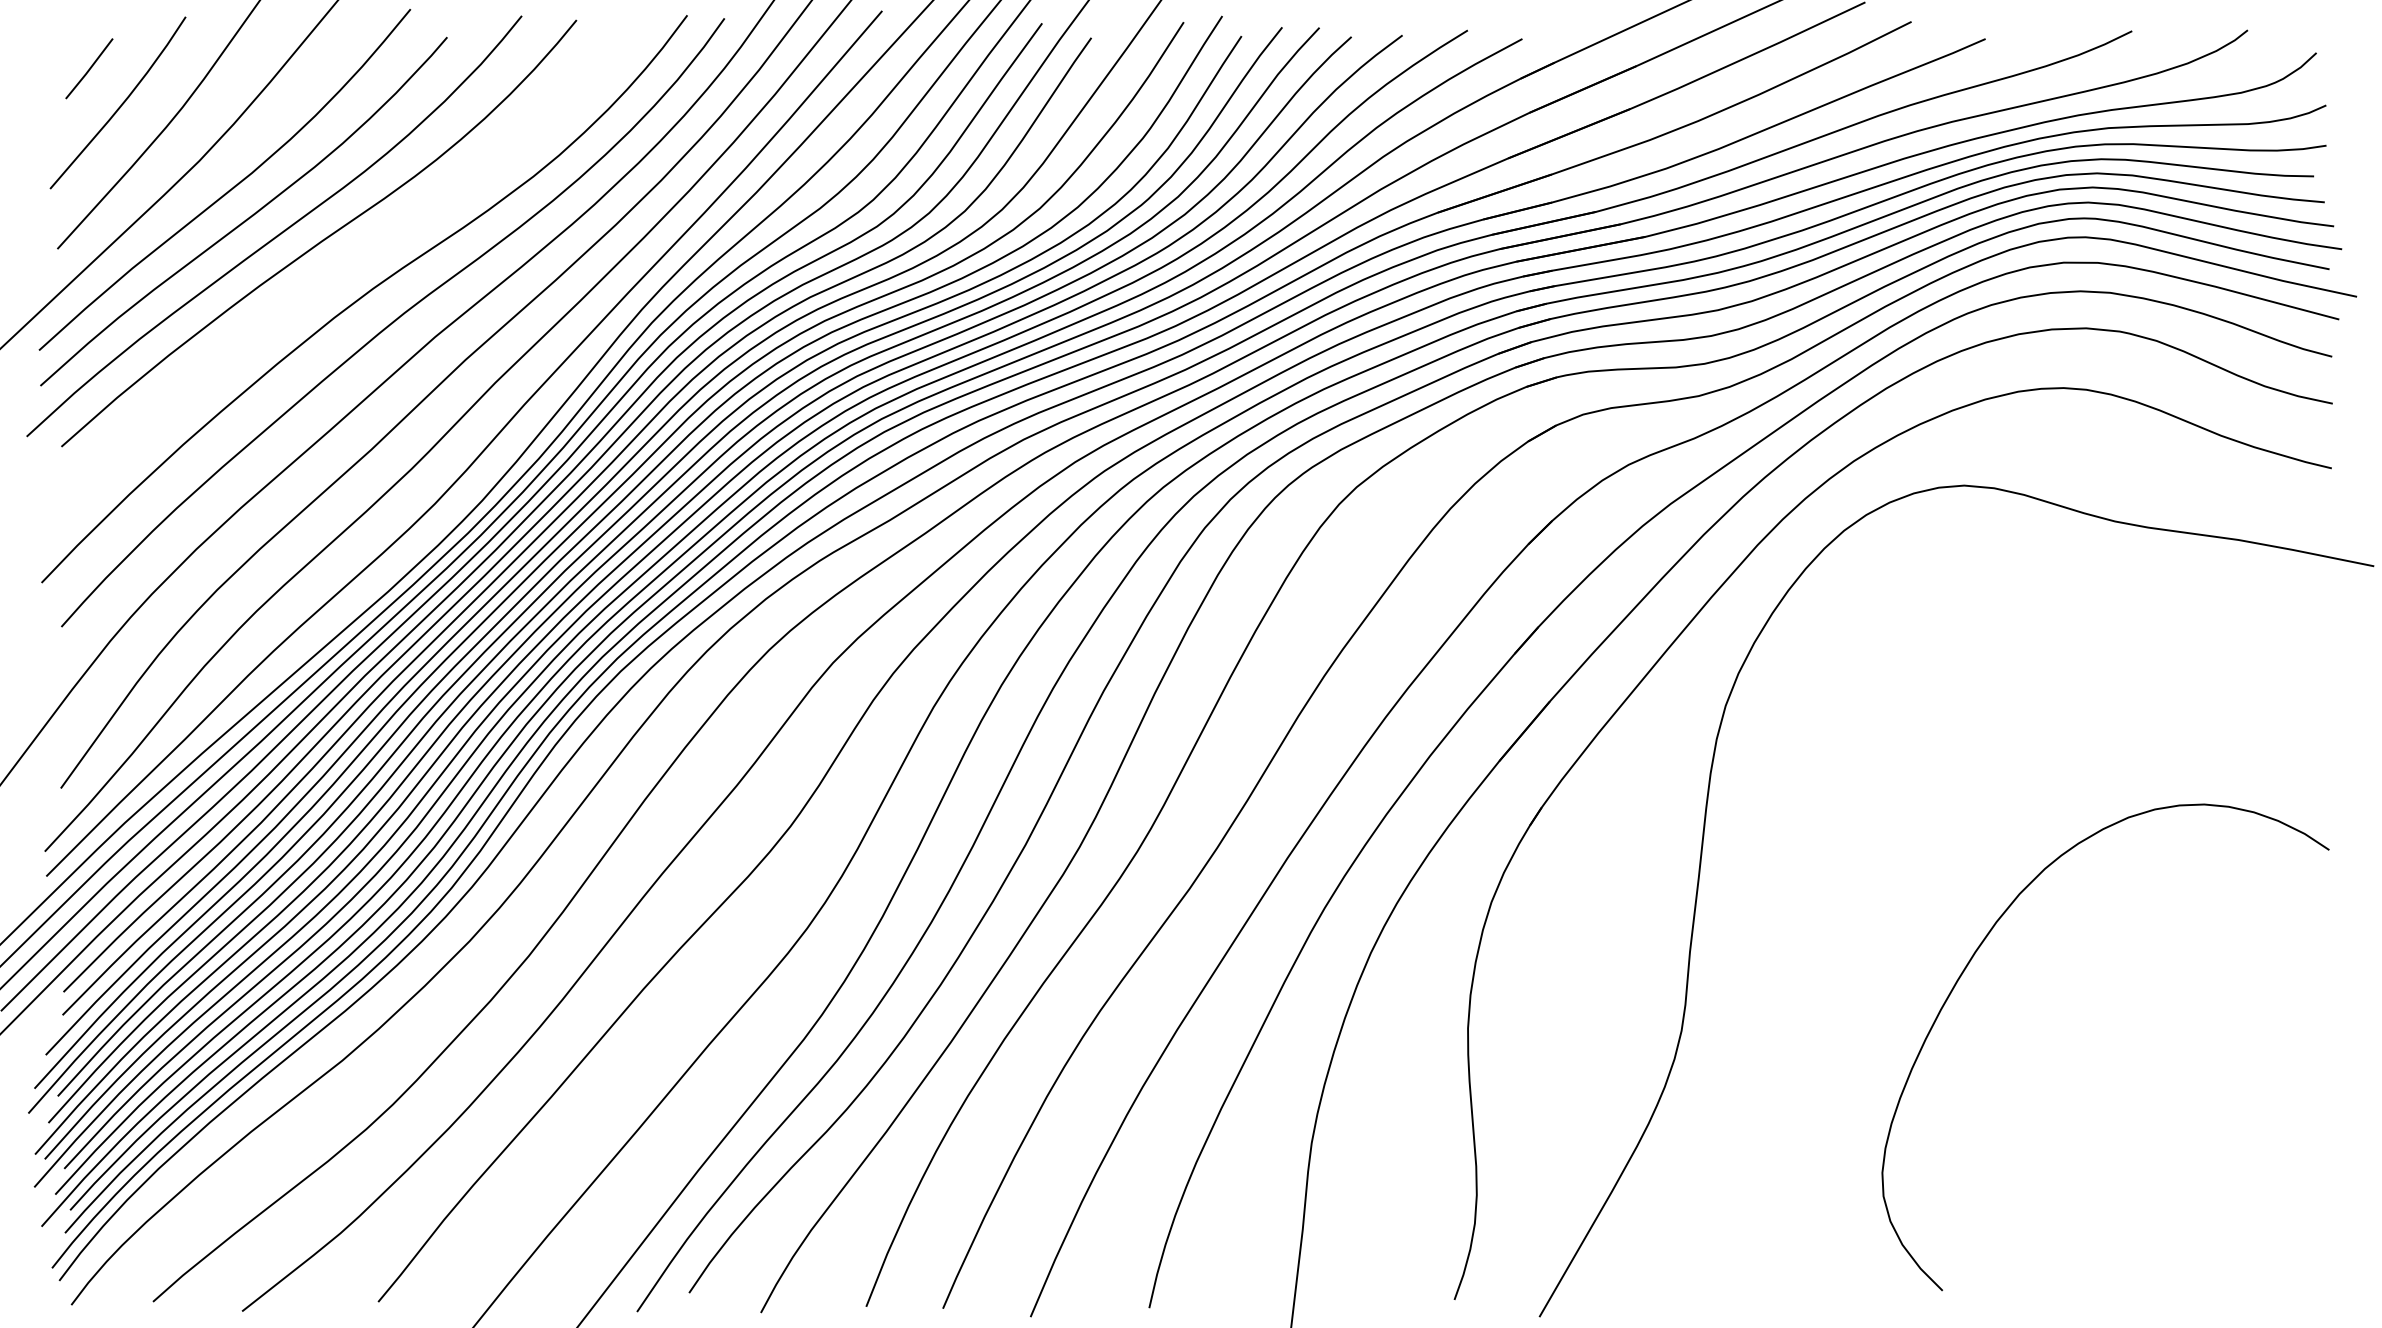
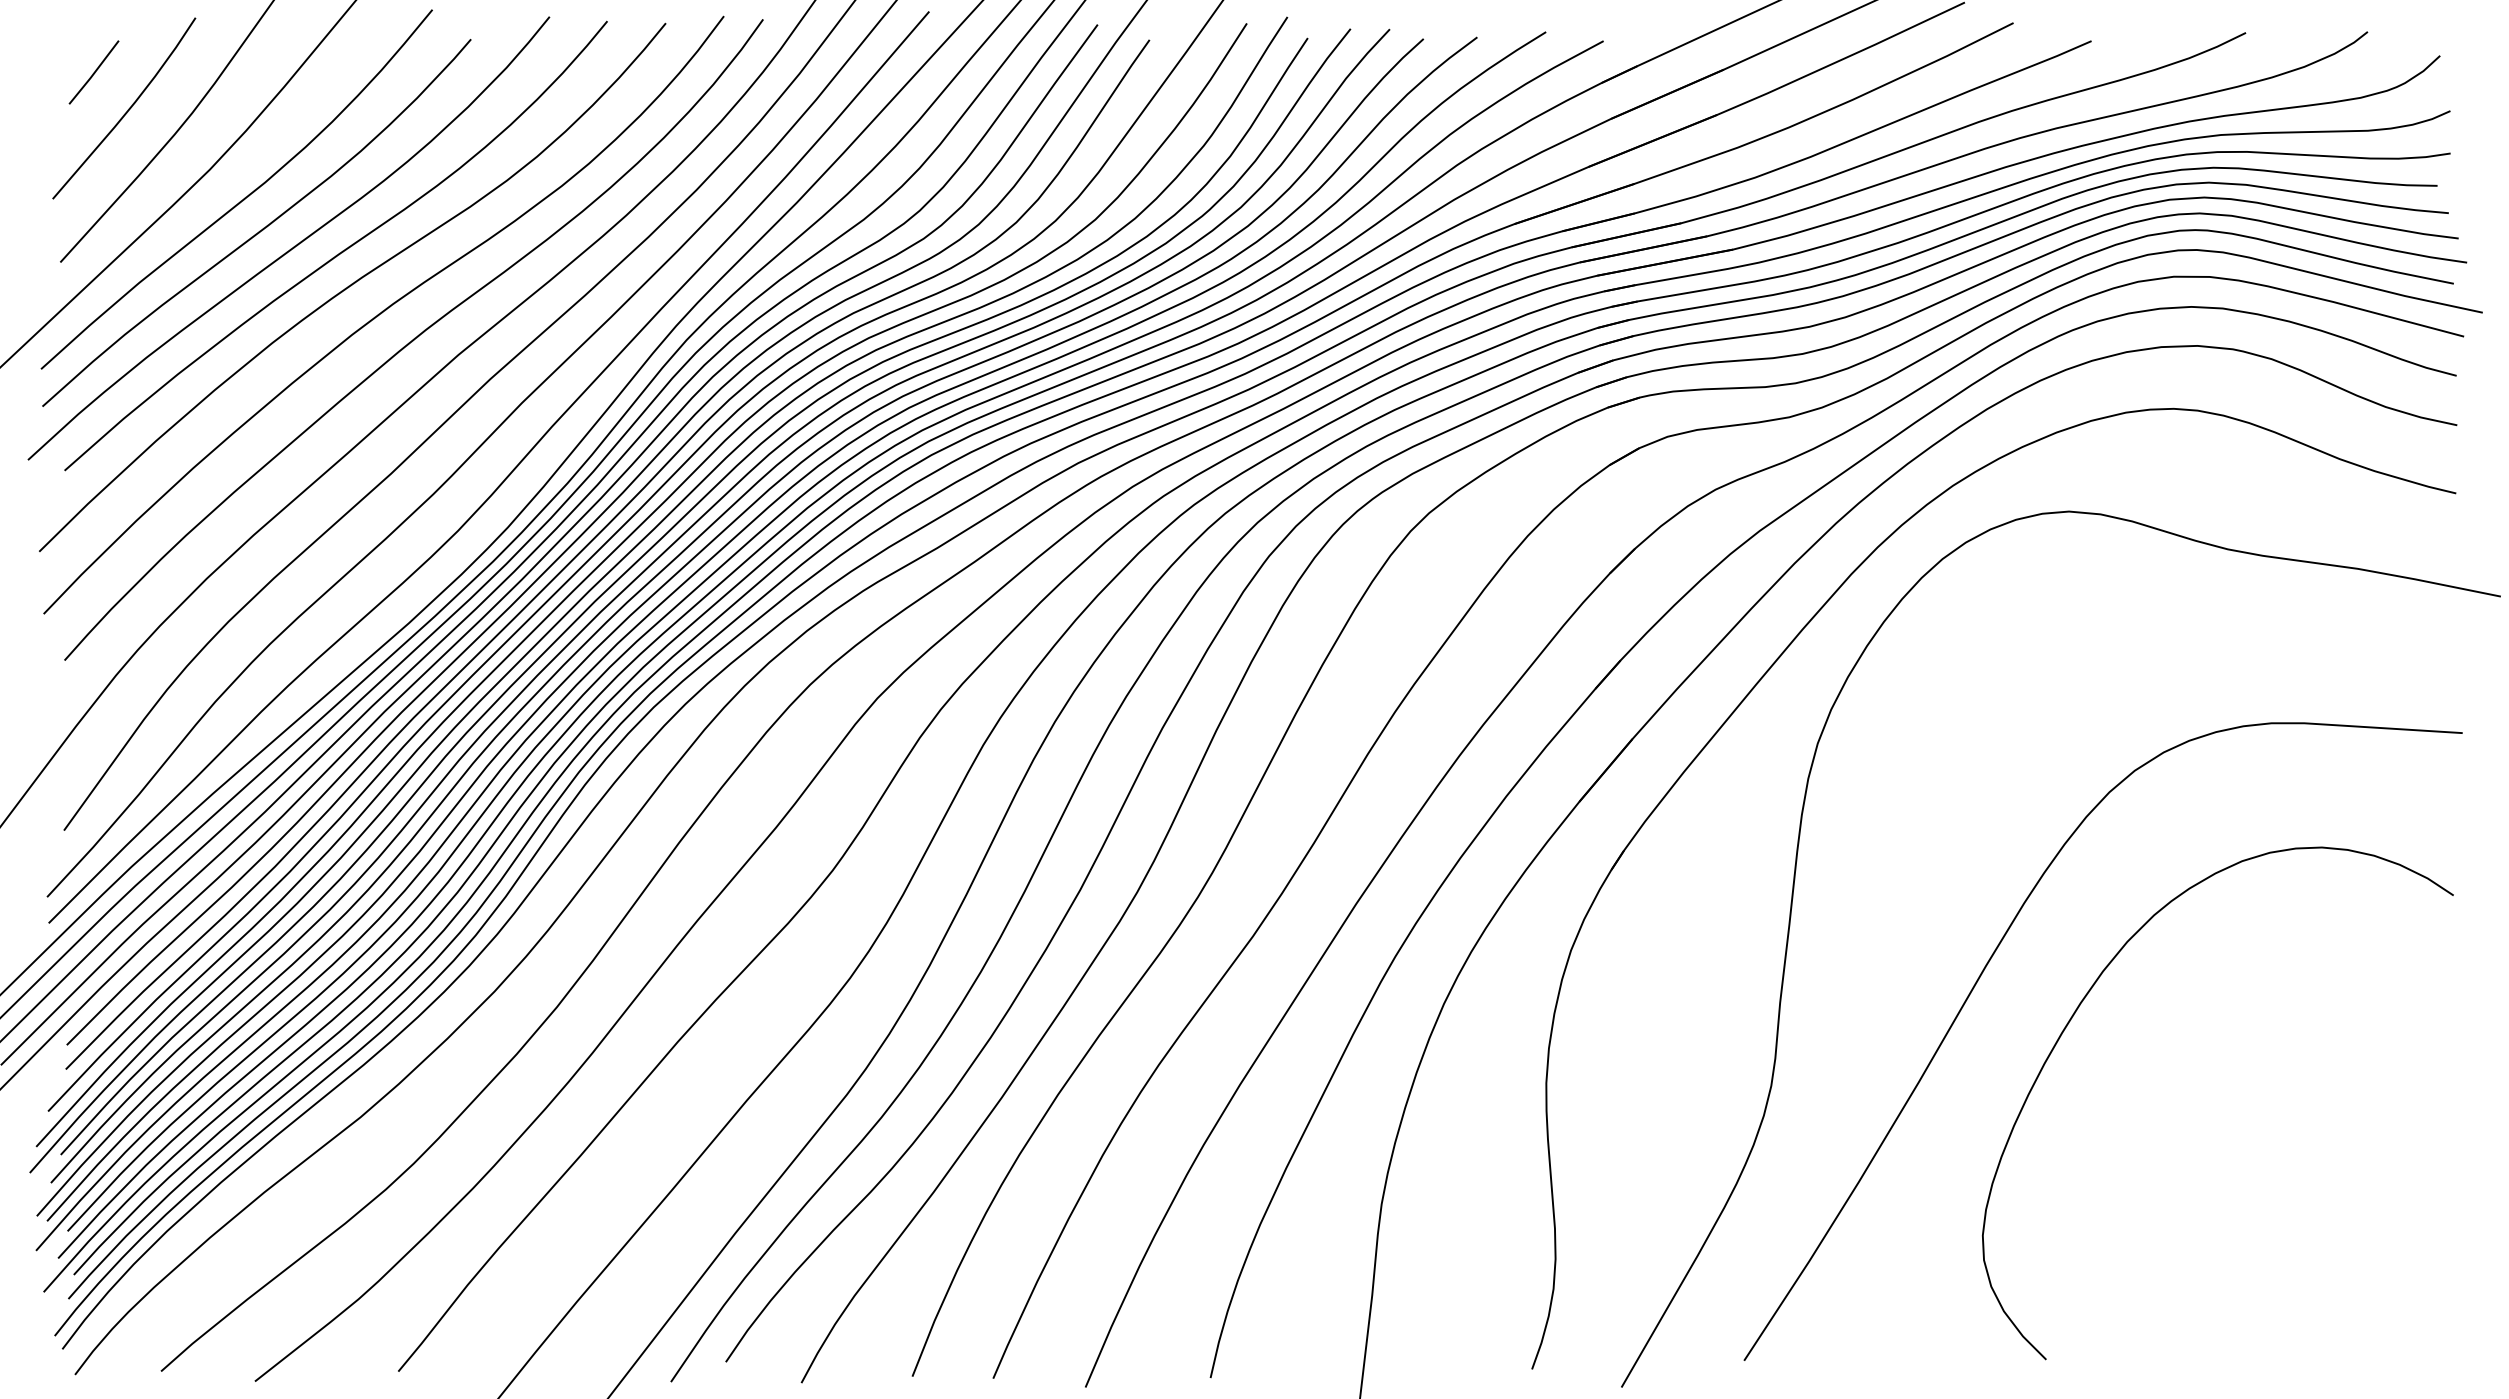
curve: (334, 271) -> (352, 286), added
curve: (1885, 919) -> (1986, 968), added

